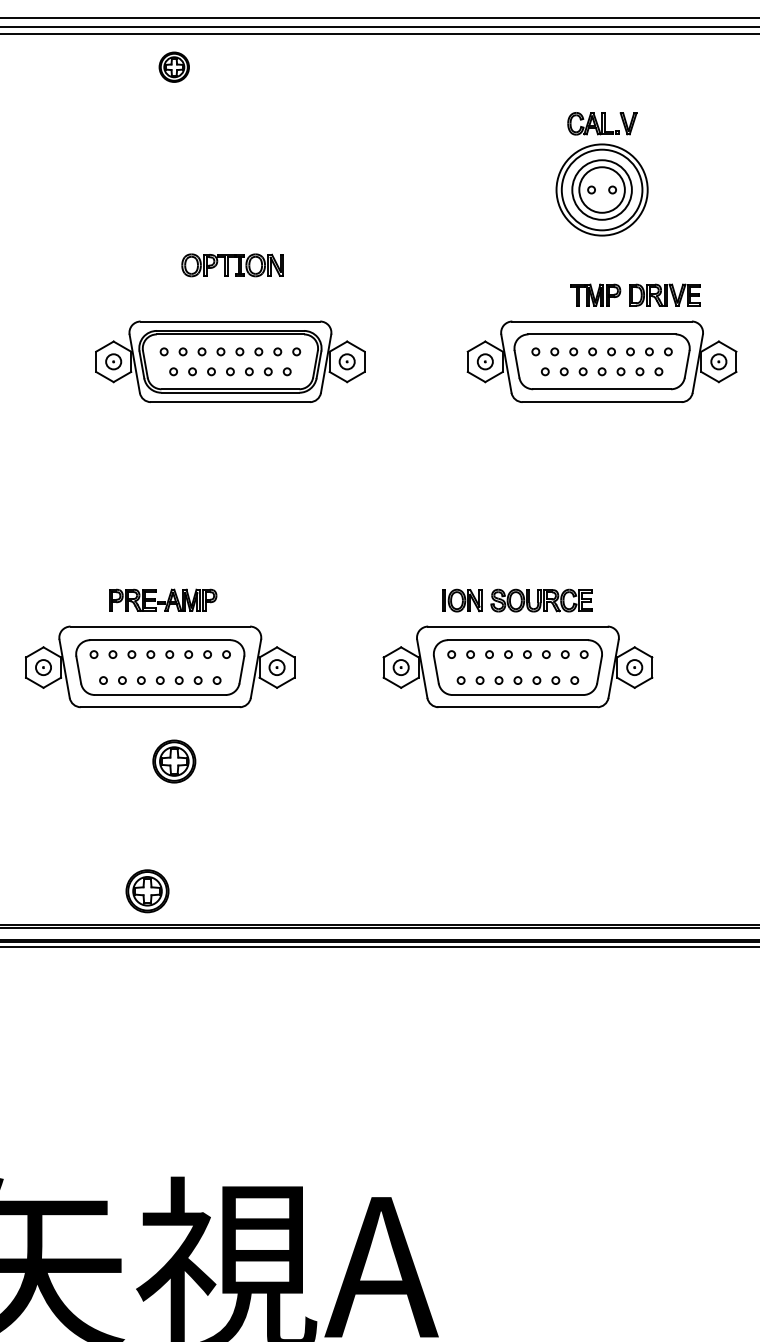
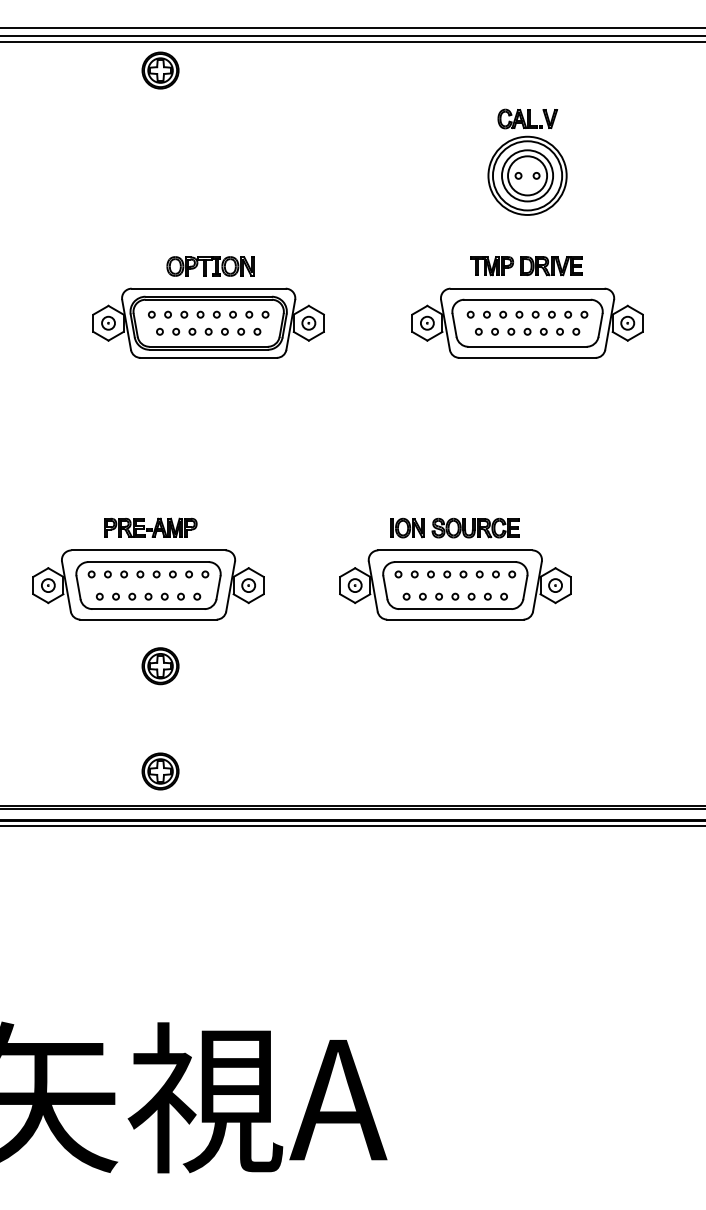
part: (174, 67) -> (160, 70), size x1.43
part: (232, 265) -> (210, 266), moved
part: (635, 295) -> (526, 266), moved
part: (147, 891) -> (160, 771), moved

